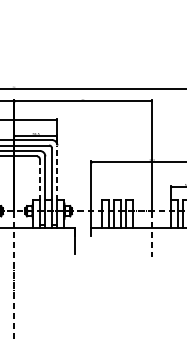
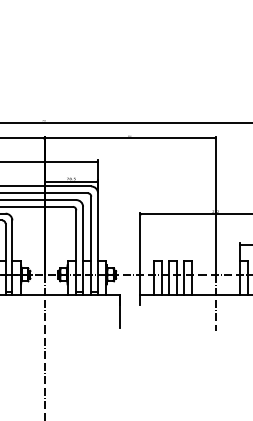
line: (57, 173) -> (98, 227), dashed -> solid
line: (40, 180) -> (76, 236), dashed -> solid

